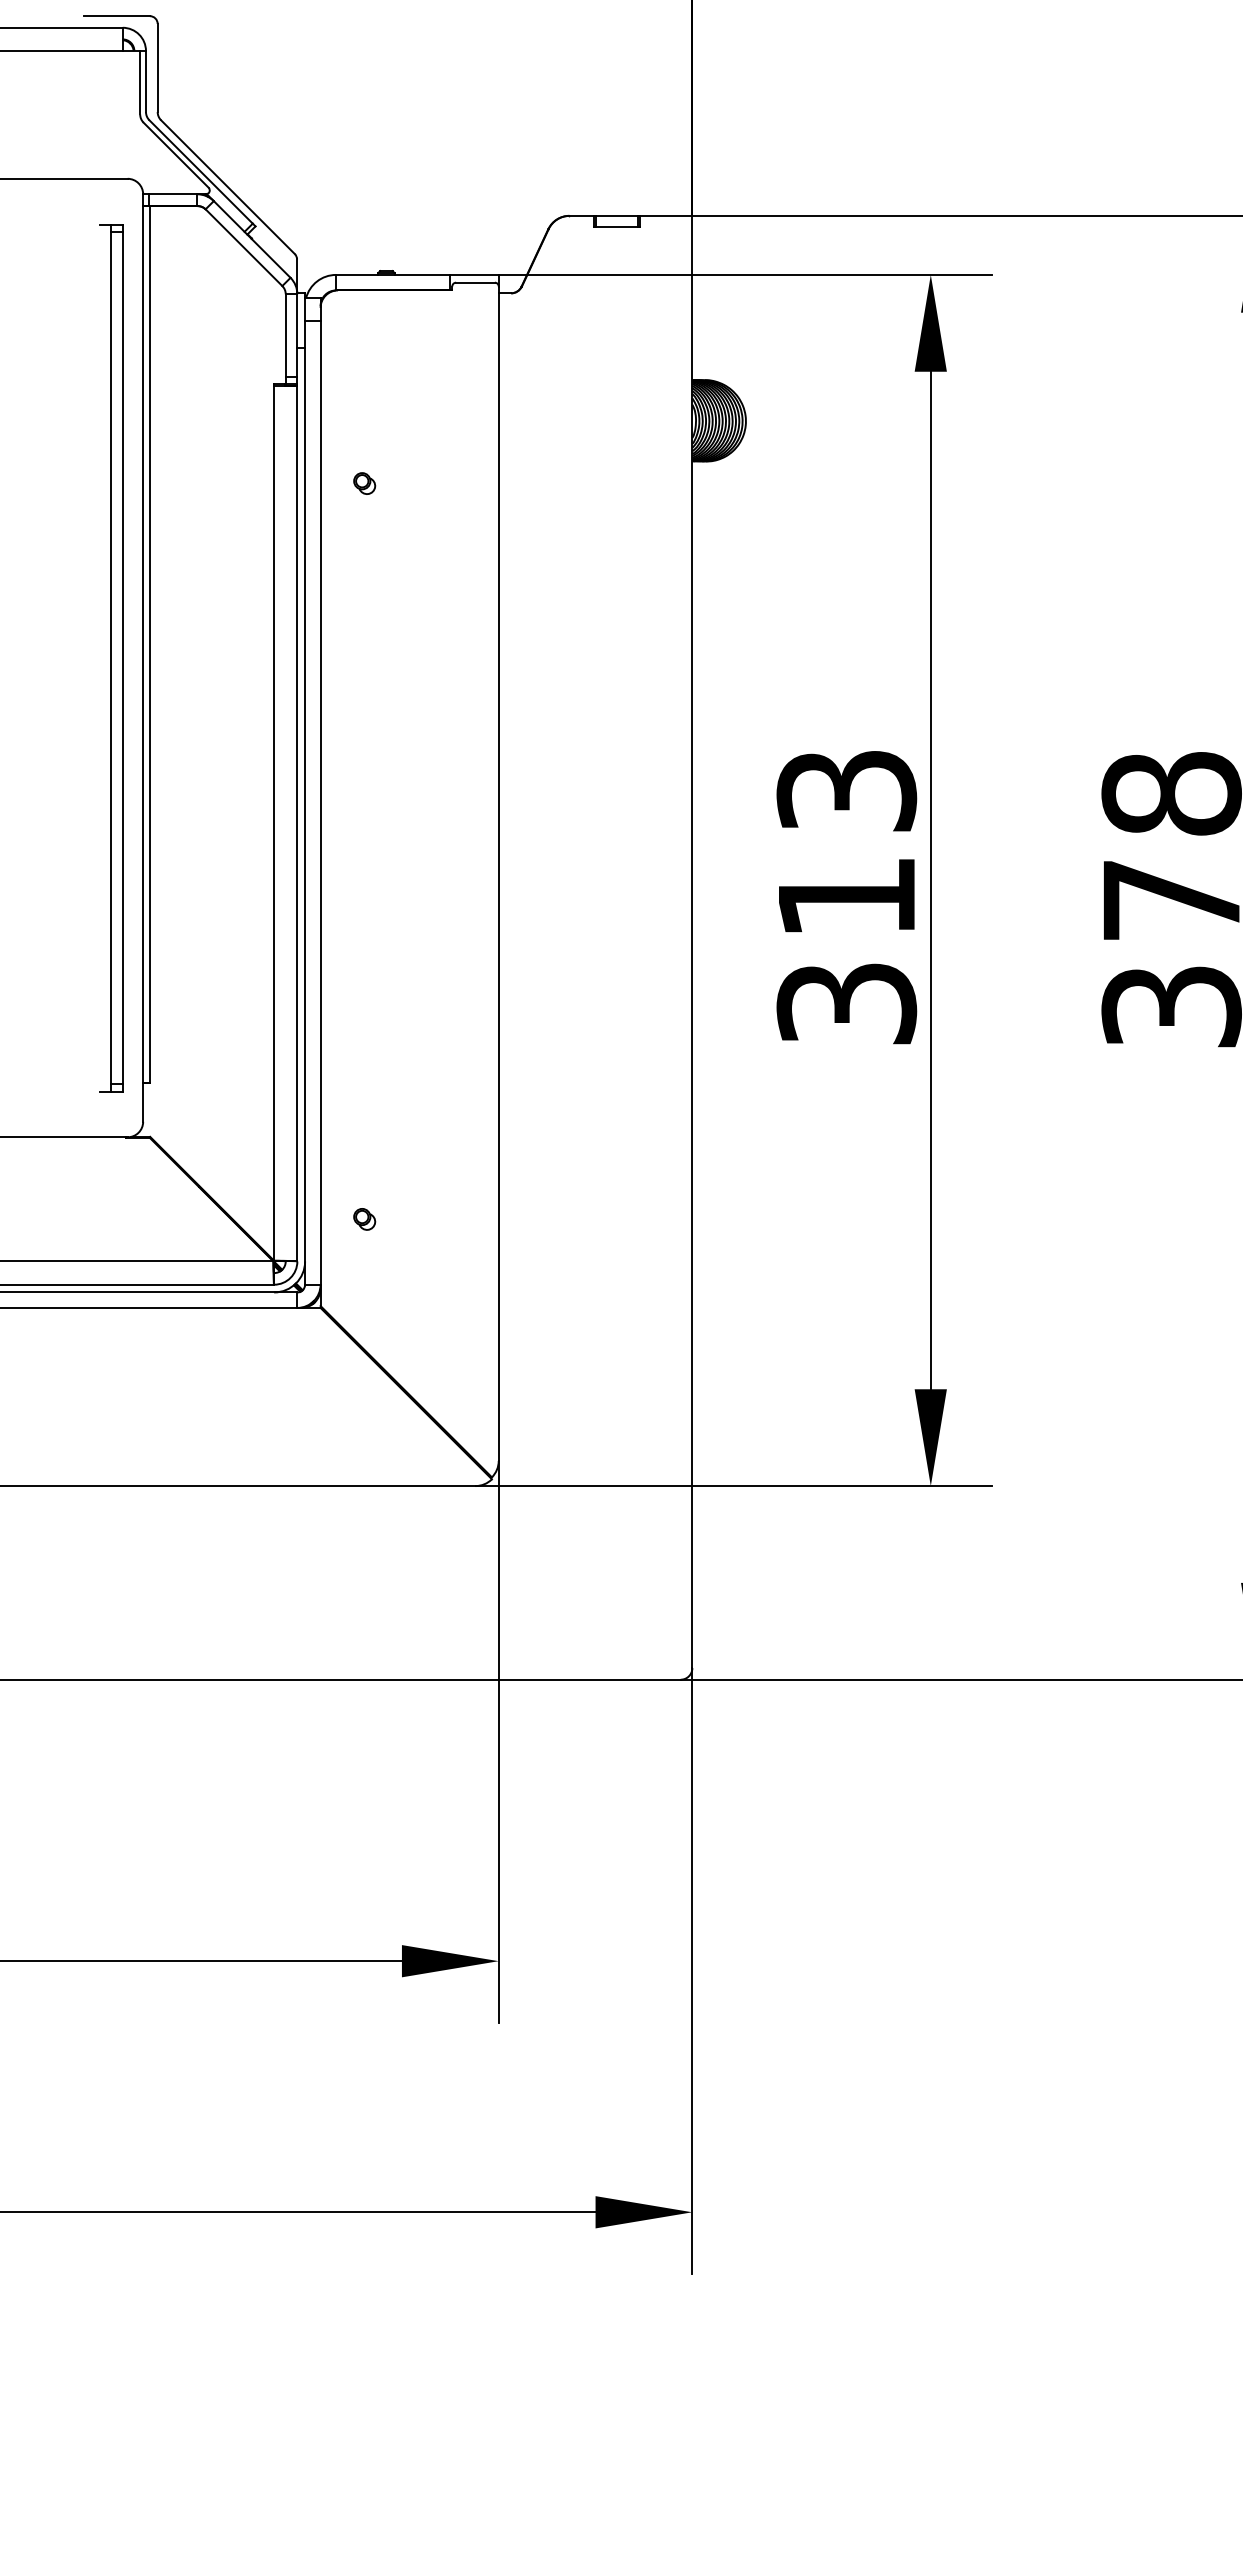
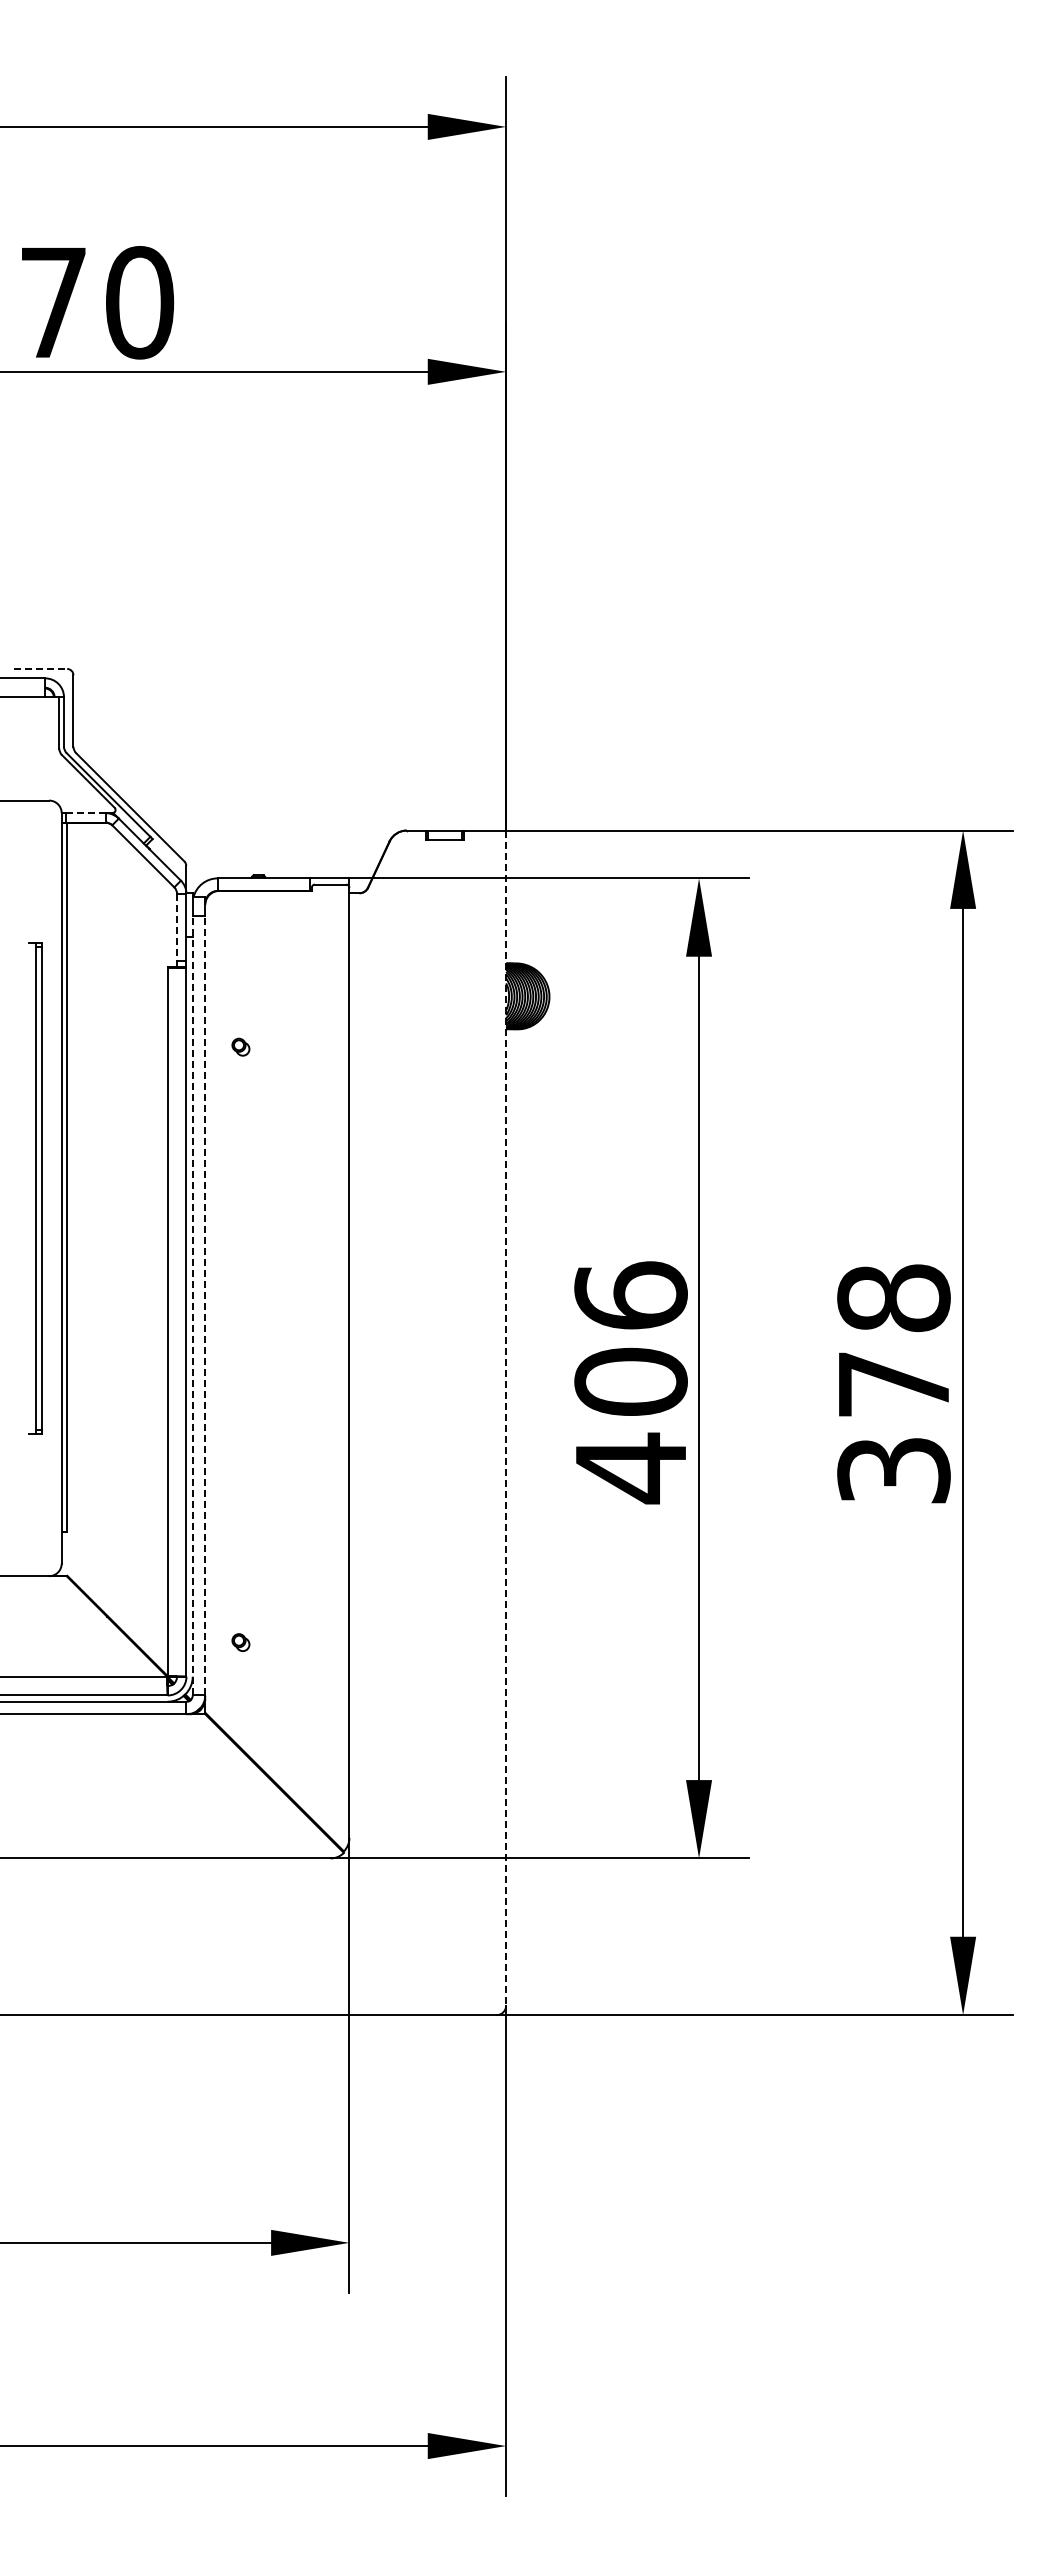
line: (116, 15) -> (40, 668), solid -> dashed
line: (172, 194) -> (85, 813), solid -> dashed
line: (286, 335) -> (177, 927), solid -> dashed
part: (110, 658) -> (35, 1188), size x0.7
line: (304, 802) -> (192, 1305), solid -> dashed
line: (320, 802) -> (205, 1305), solid -> dashed
text: (846, 897) -> (630, 1382), 313 -> 406
line: (692, 942) -> (506, 1418), solid -> dashed

